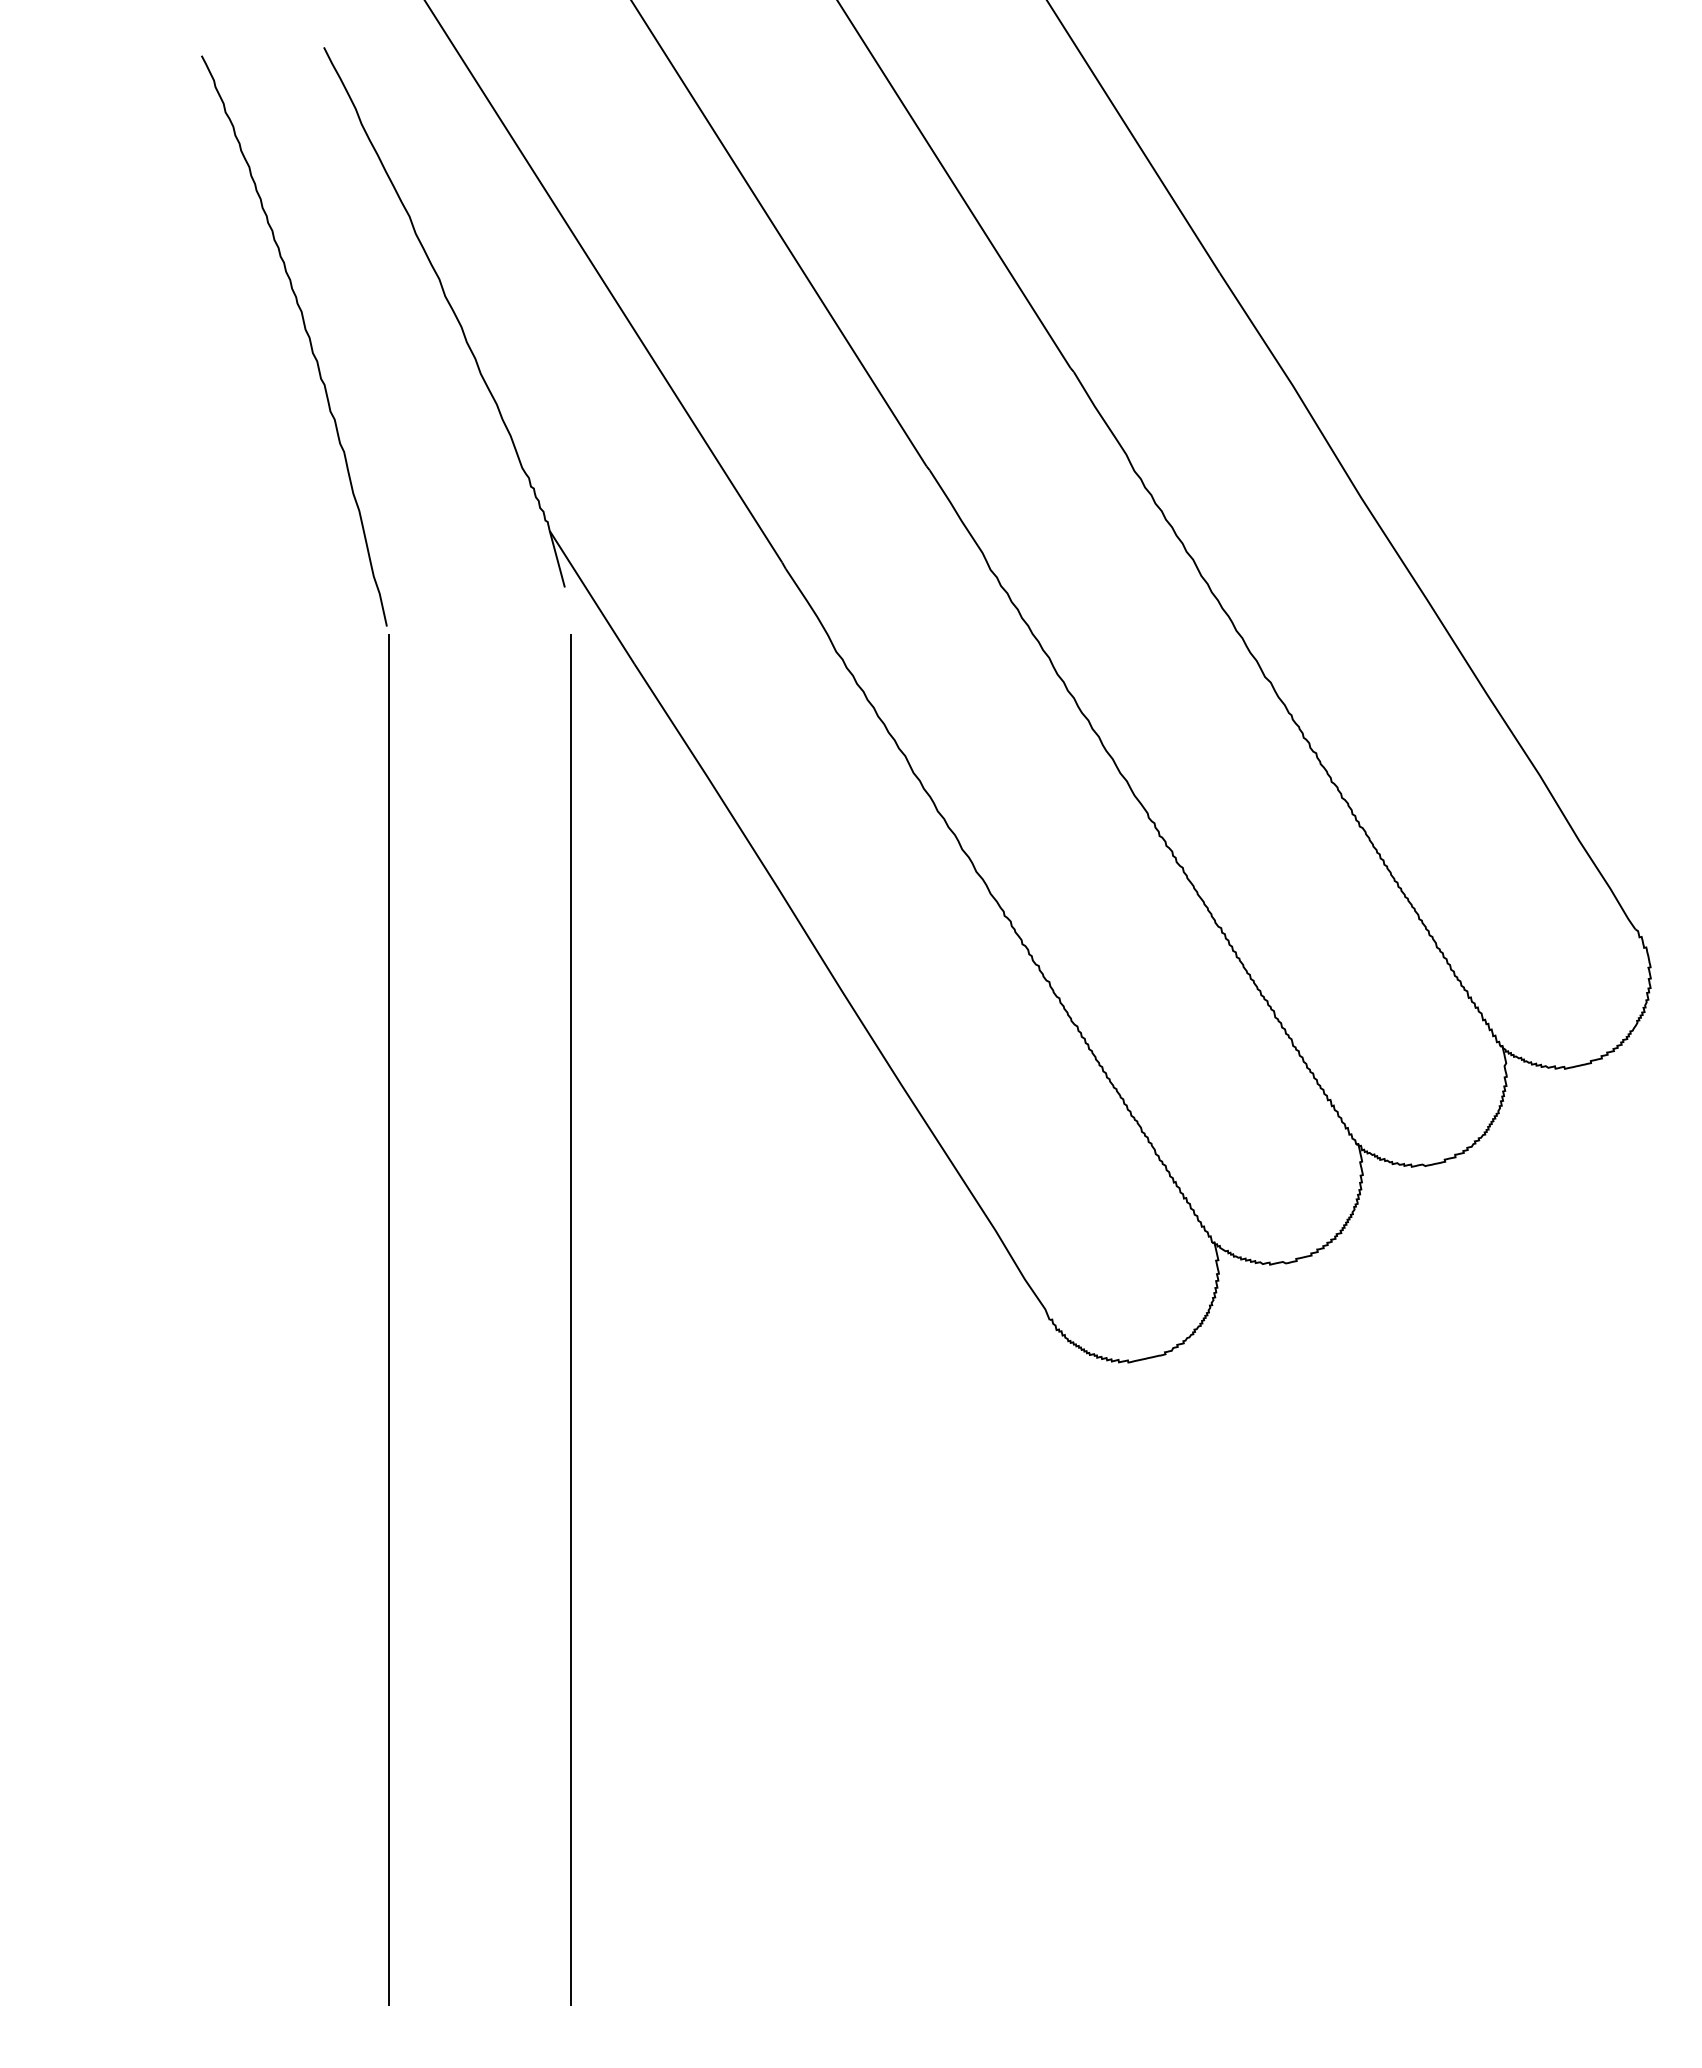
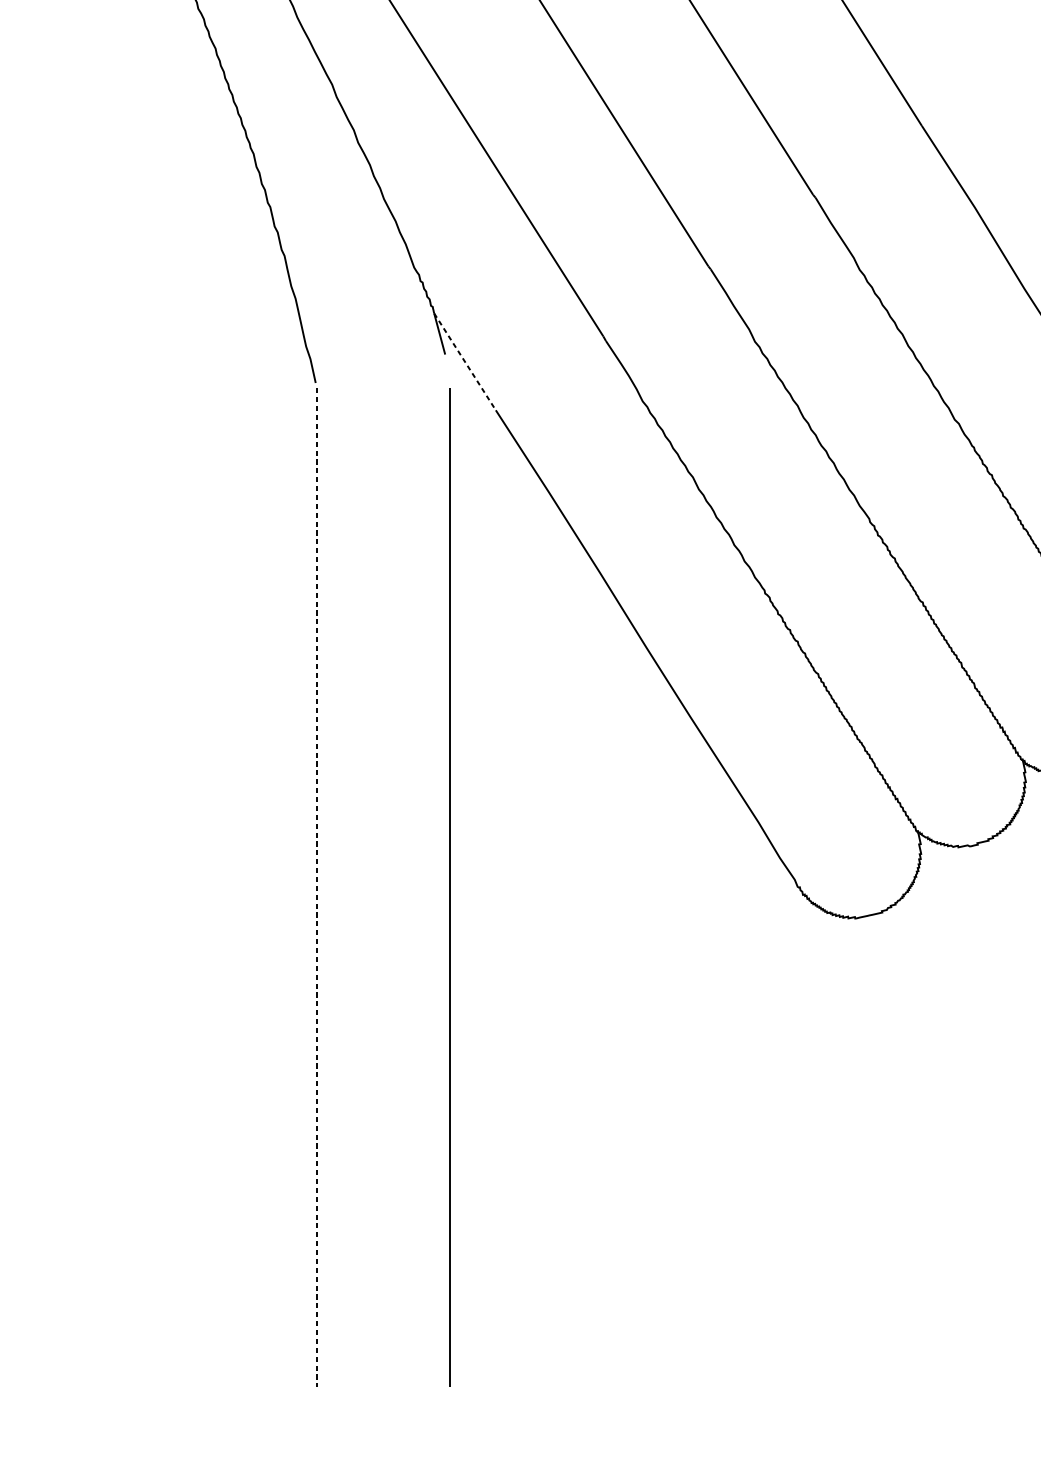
line: (592, 597) -> (465, 361), solid -> dashed
line: (388, 1320) -> (316, 887), solid -> dashed

